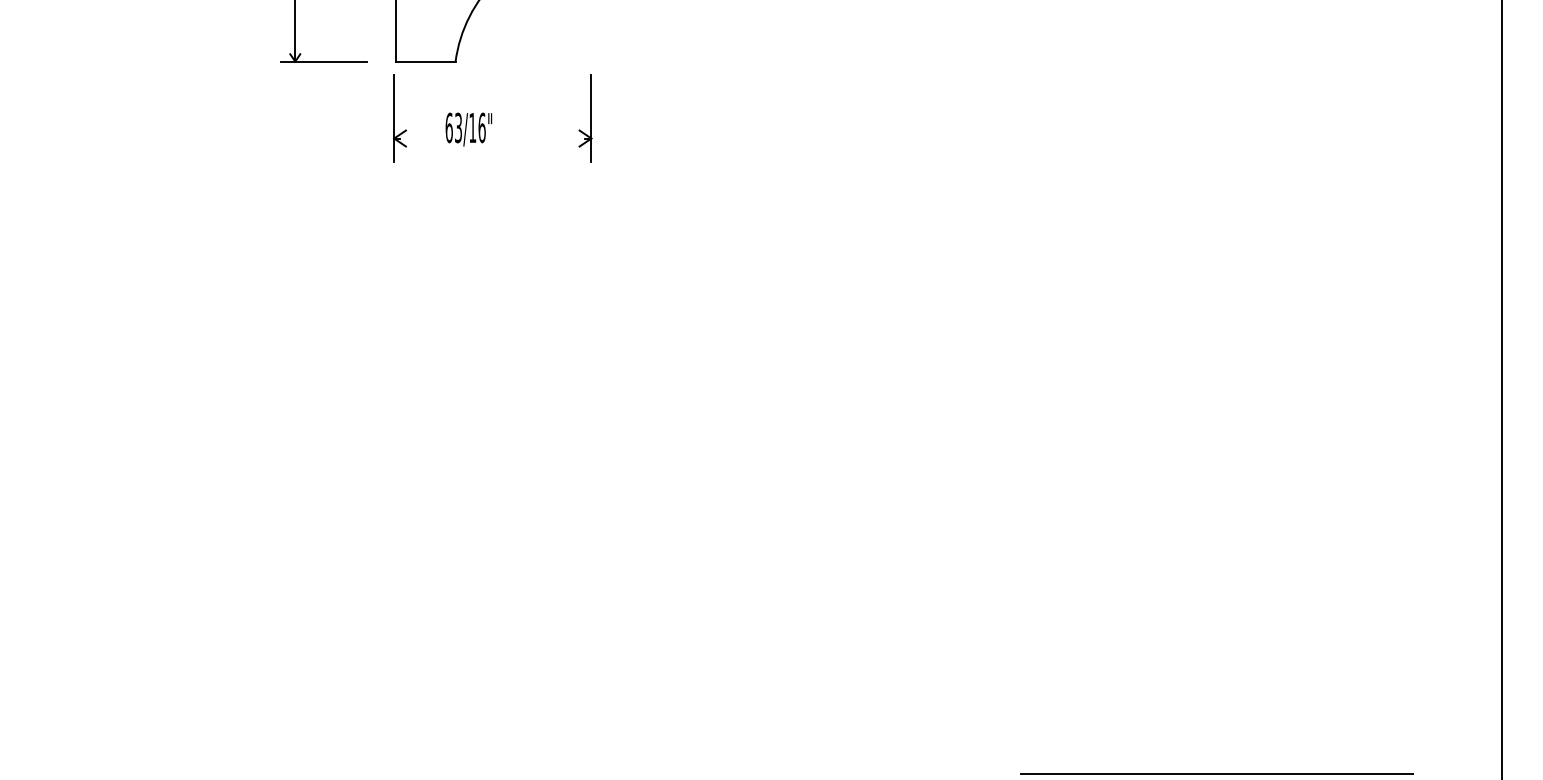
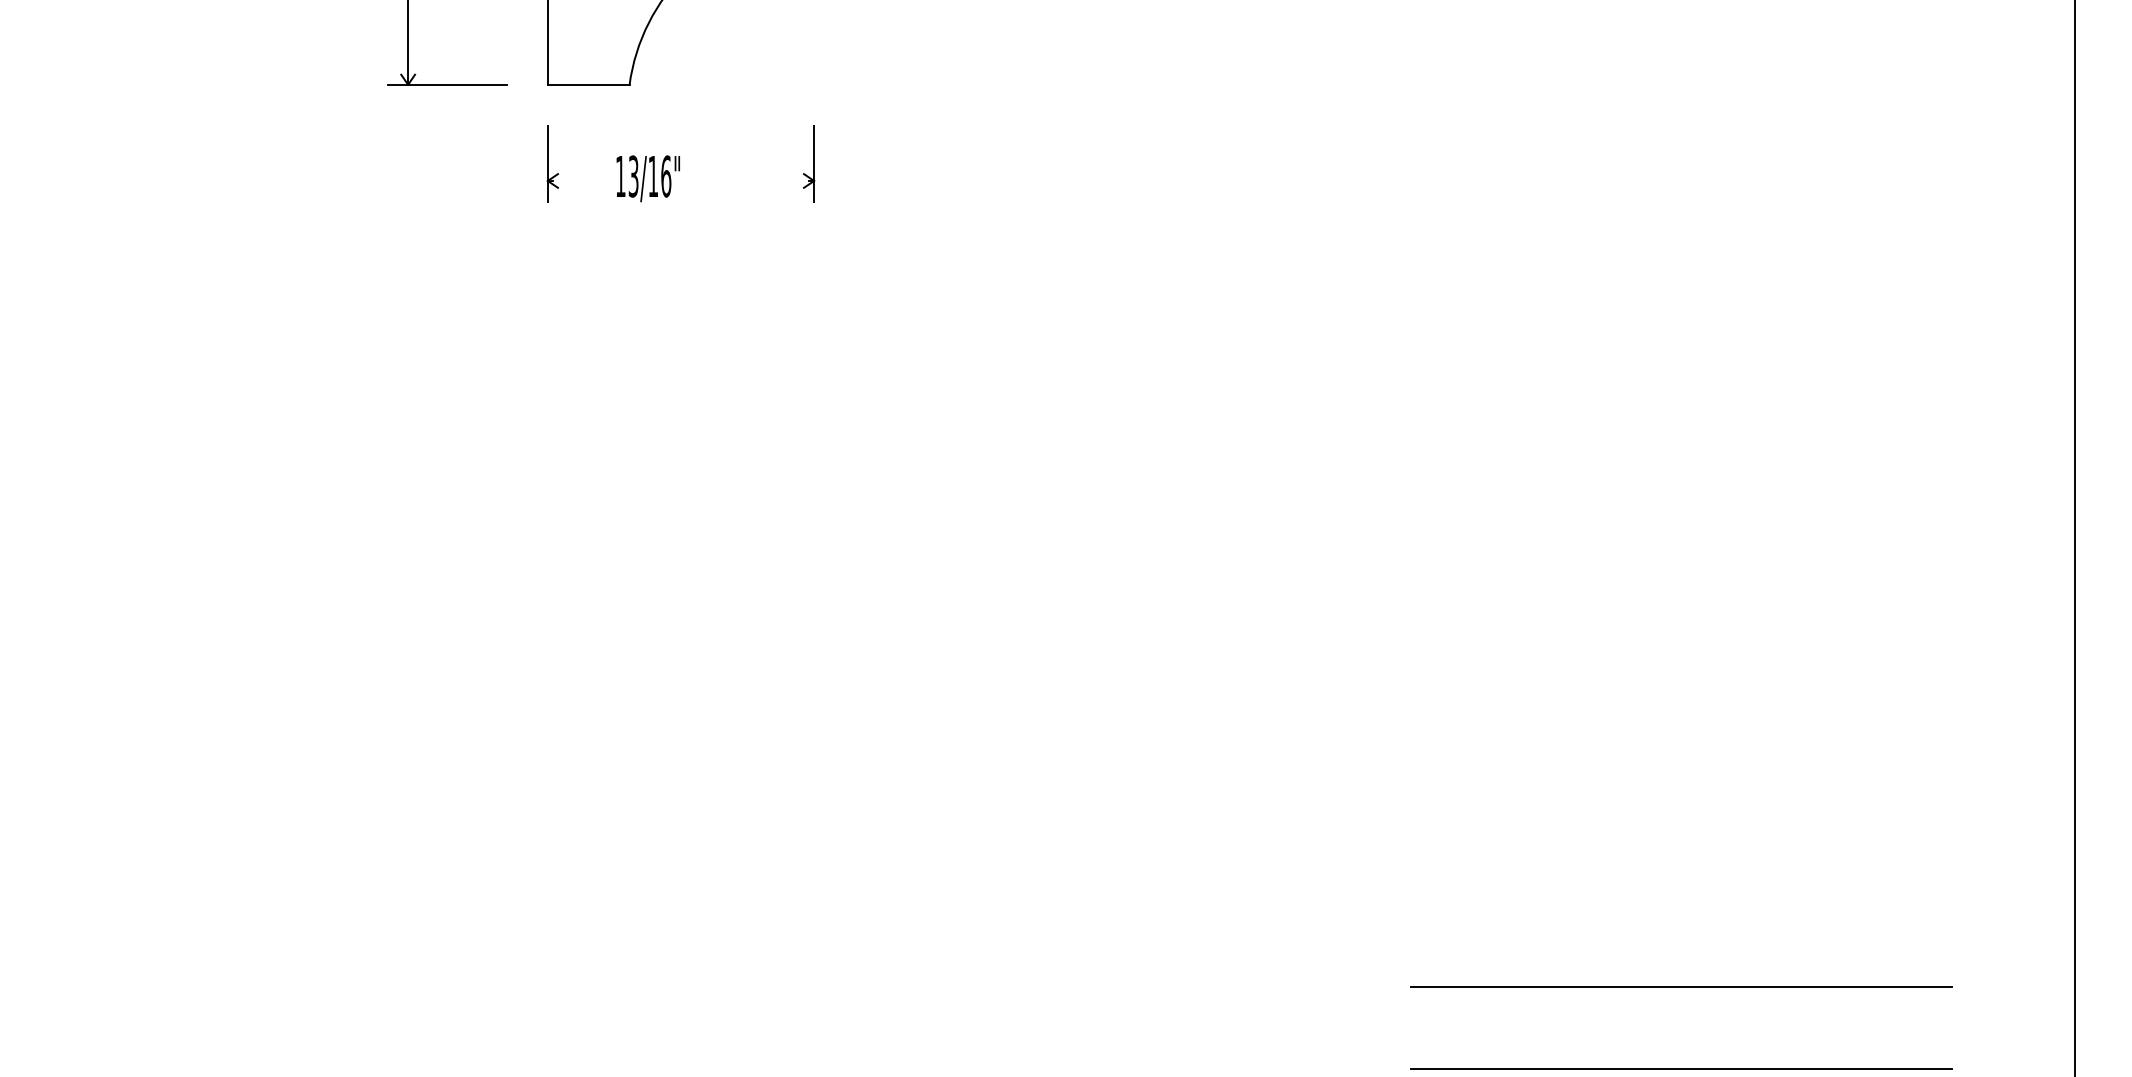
part: (399, 118) -> (552, 163), size x0.62
part: (585, 118) -> (808, 163), size x0.62
text: (449, 127) -> (620, 176), 63/16" -> 13/16"
line: (1216, 714) -> (1680, 986), added

